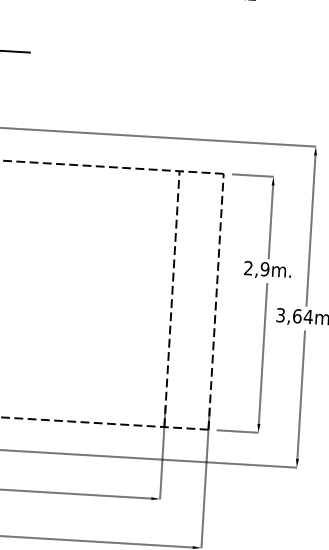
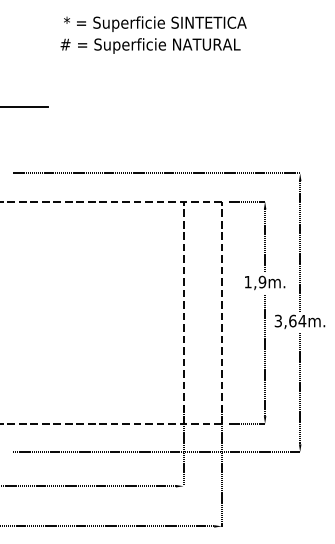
text: (247, 267) -> (247, 281), 2,9m. -> 1,9m.

